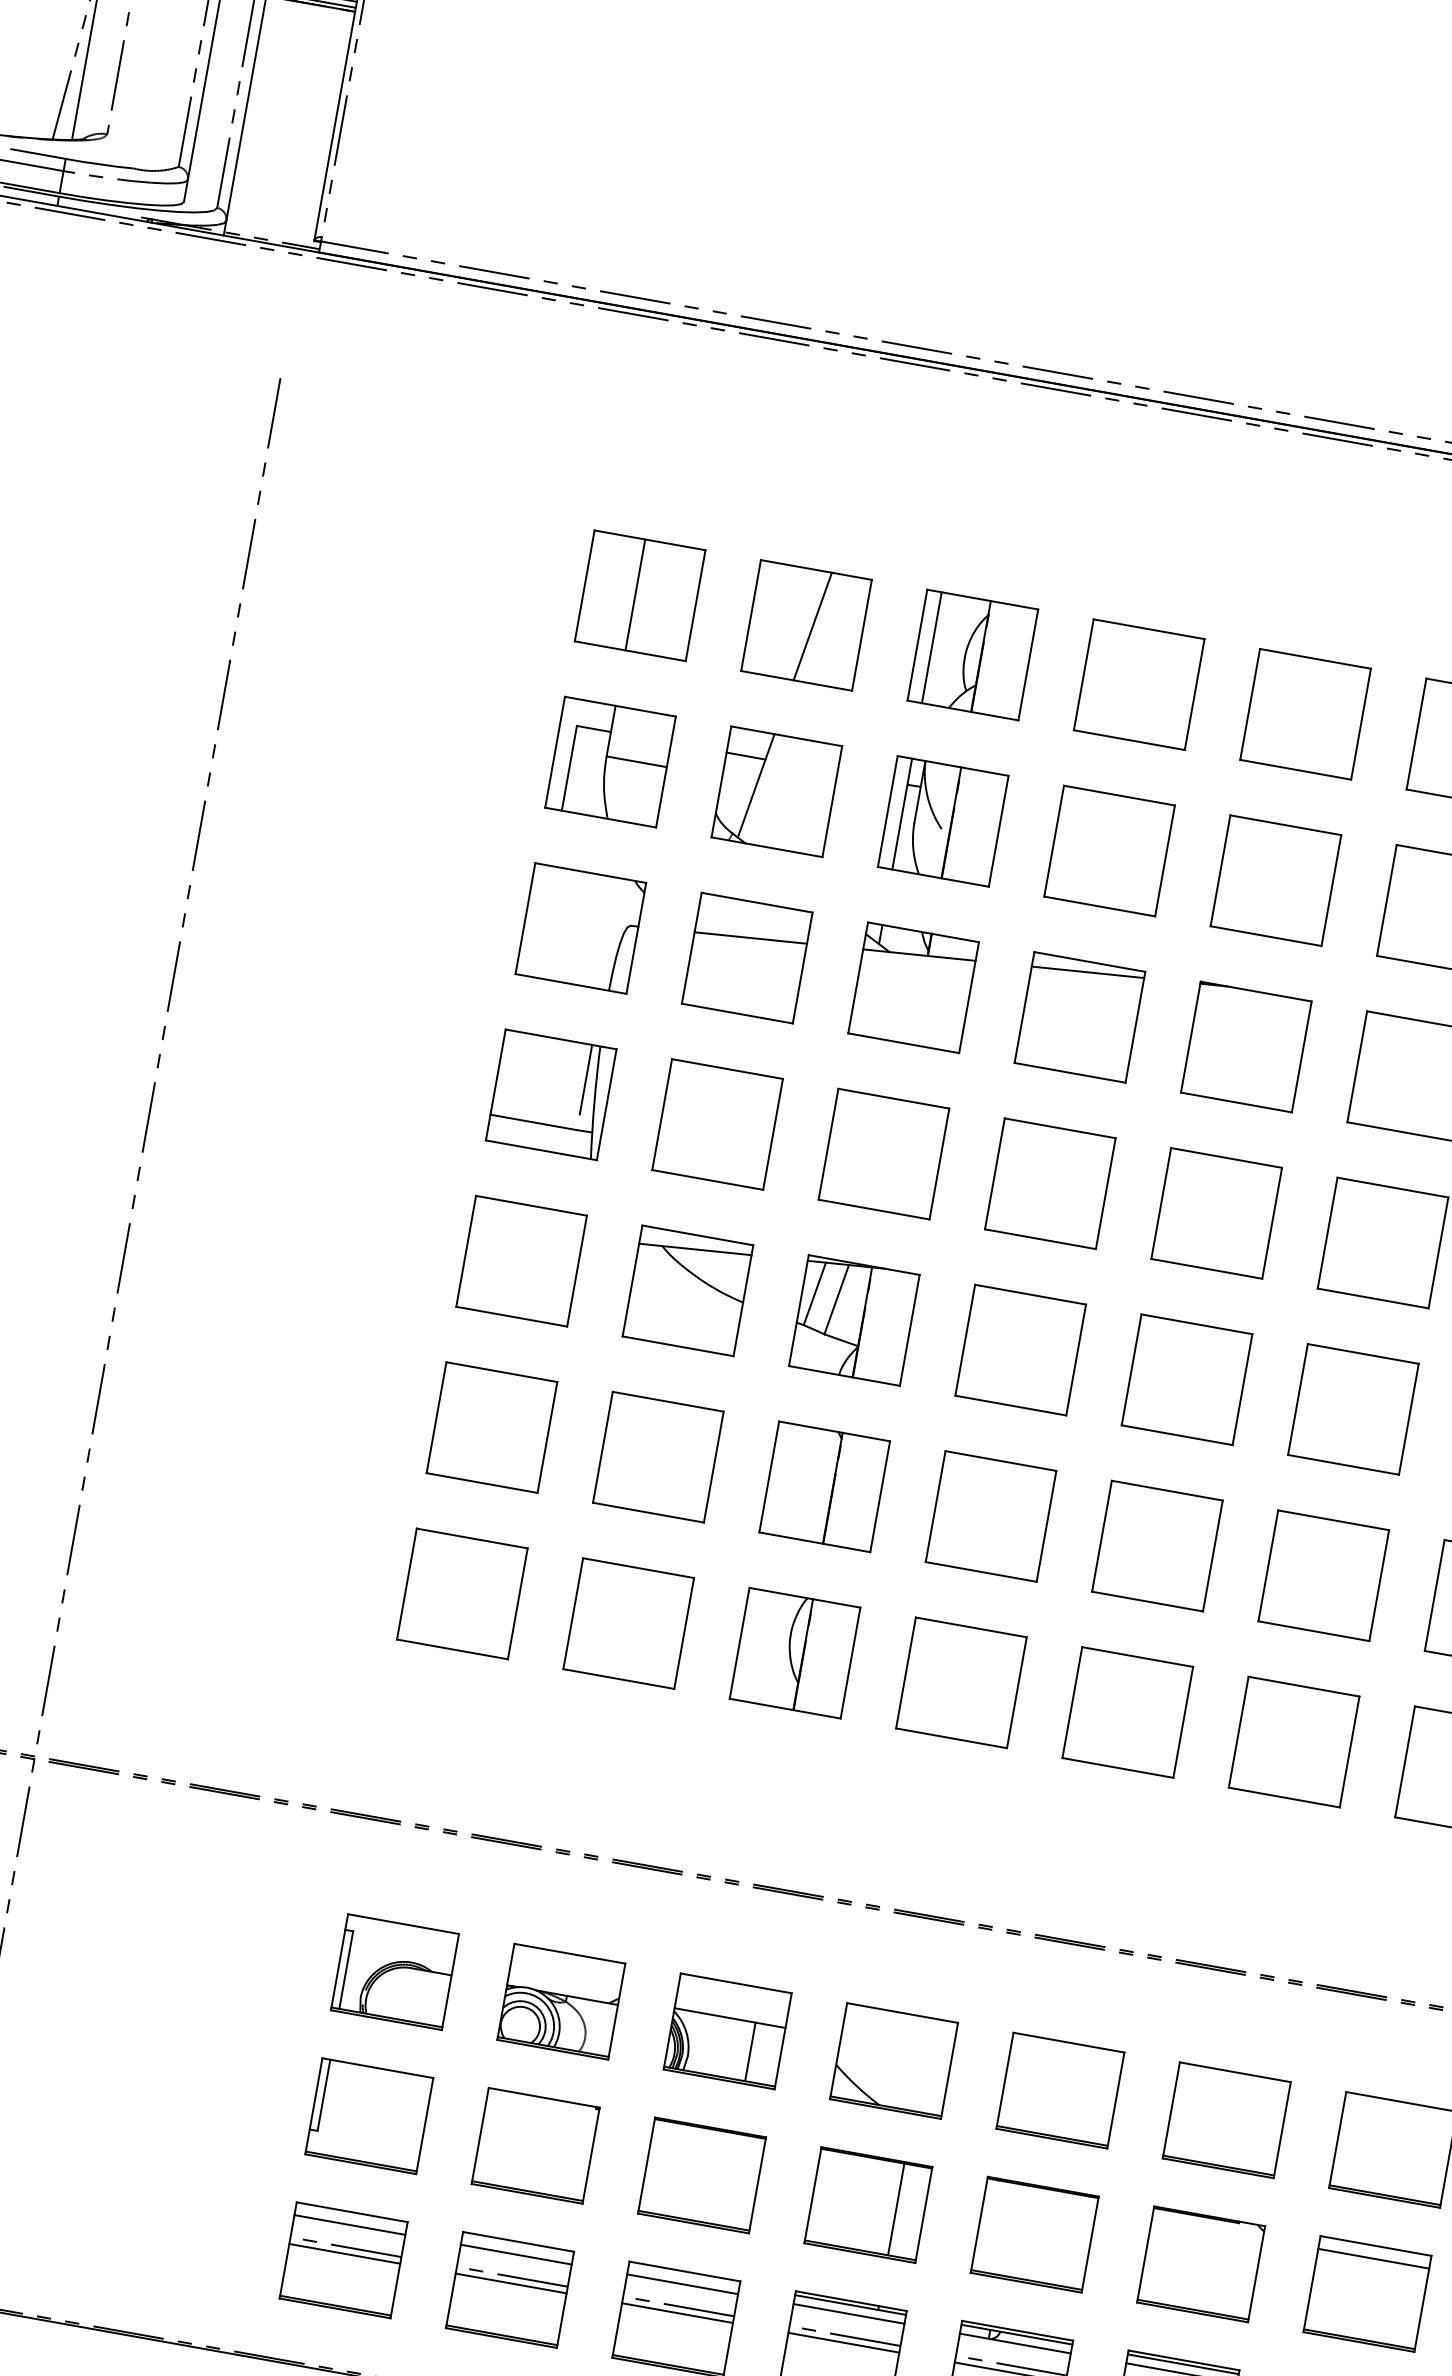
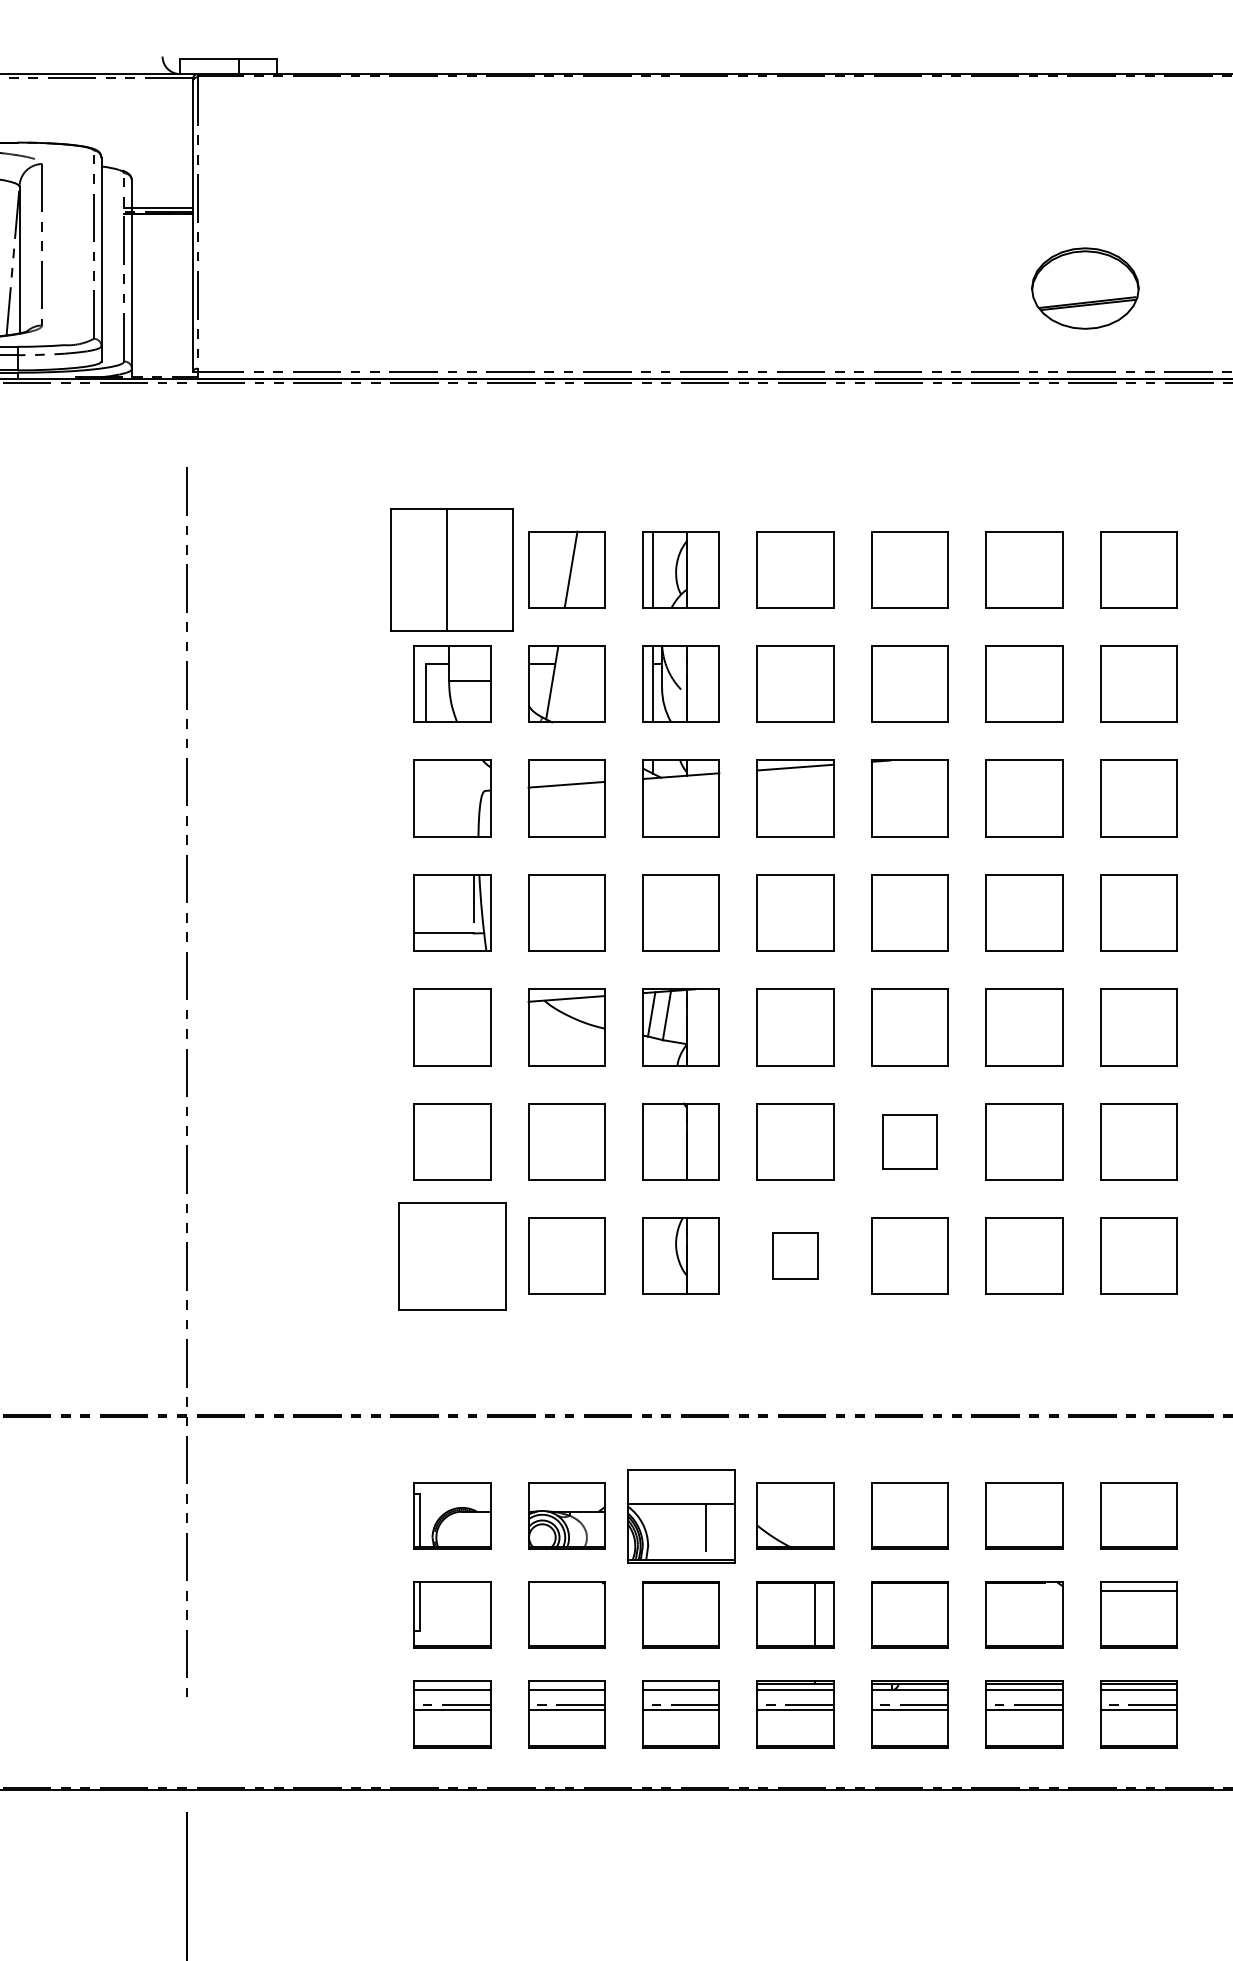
part: (640, 595) -> (452, 569), size x1.6
part: (1156, 1545) -> (909, 1141), size x0.7
part: (462, 1592) -> (452, 1255), size x1.4
part: (961, 1681) -> (795, 1255), size x0.6
part: (726, 2030) -> (680, 1515), size x1.4

